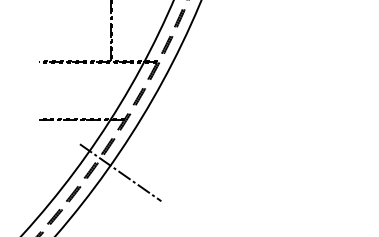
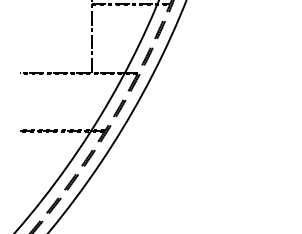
line: (120, 172) -> (100, 184), removed

